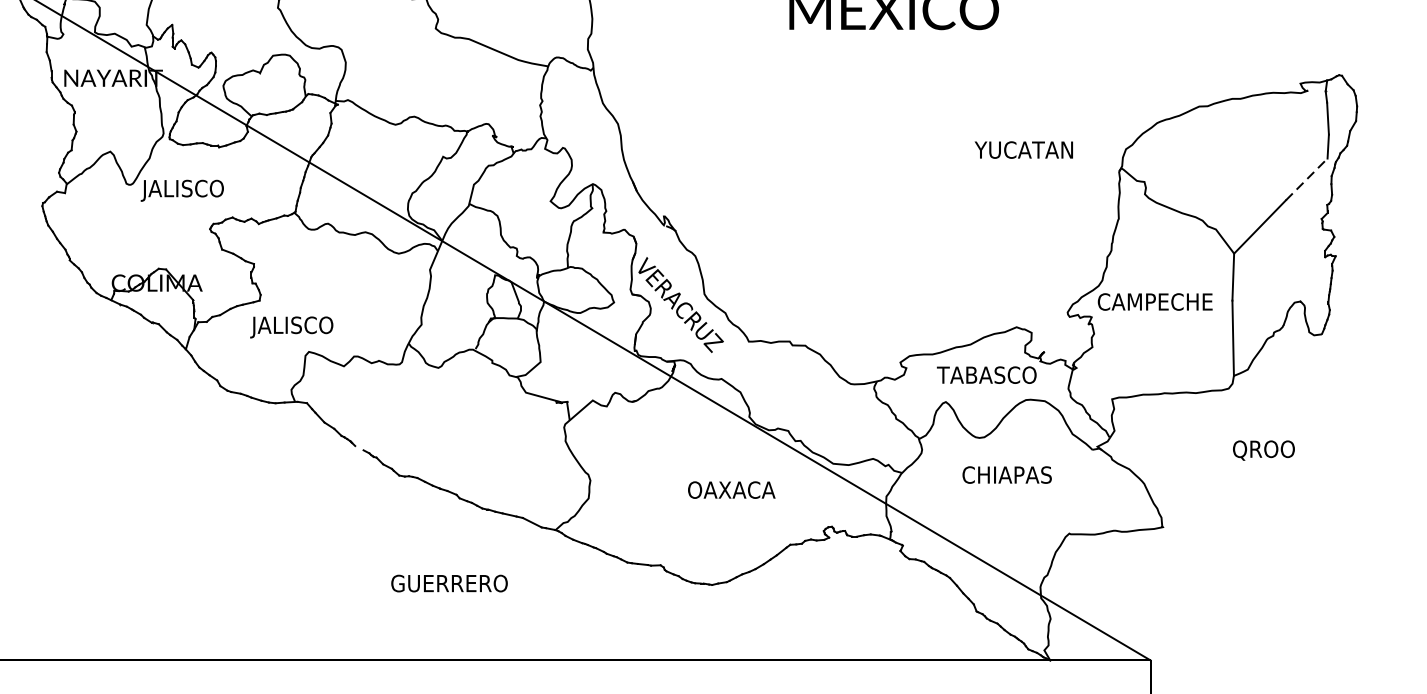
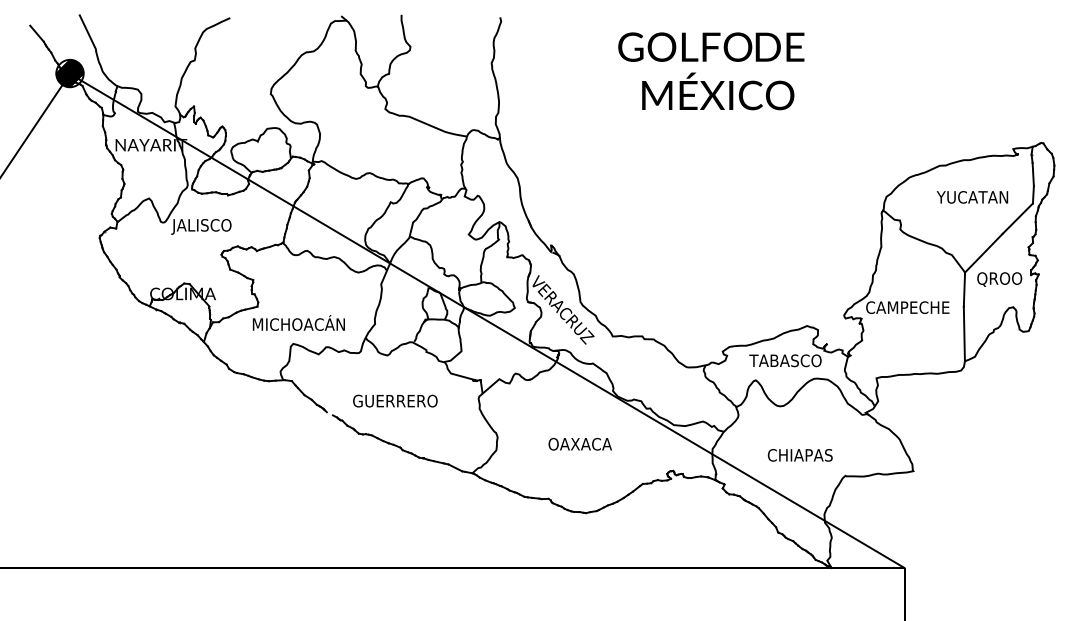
text: (1024, 150) -> (972, 197), moved
line: (1307, 179) -> (1018, 218), dashed -> solid
text: (314, 325) -> (297, 324), JALISCO -> MICHOACÁN
text: (1263, 450) -> (999, 279), moved
text: (1006, 475) -> (799, 455), moved
text: (730, 489) -> (579, 443), moved
text: (449, 582) -> (395, 400), moved

